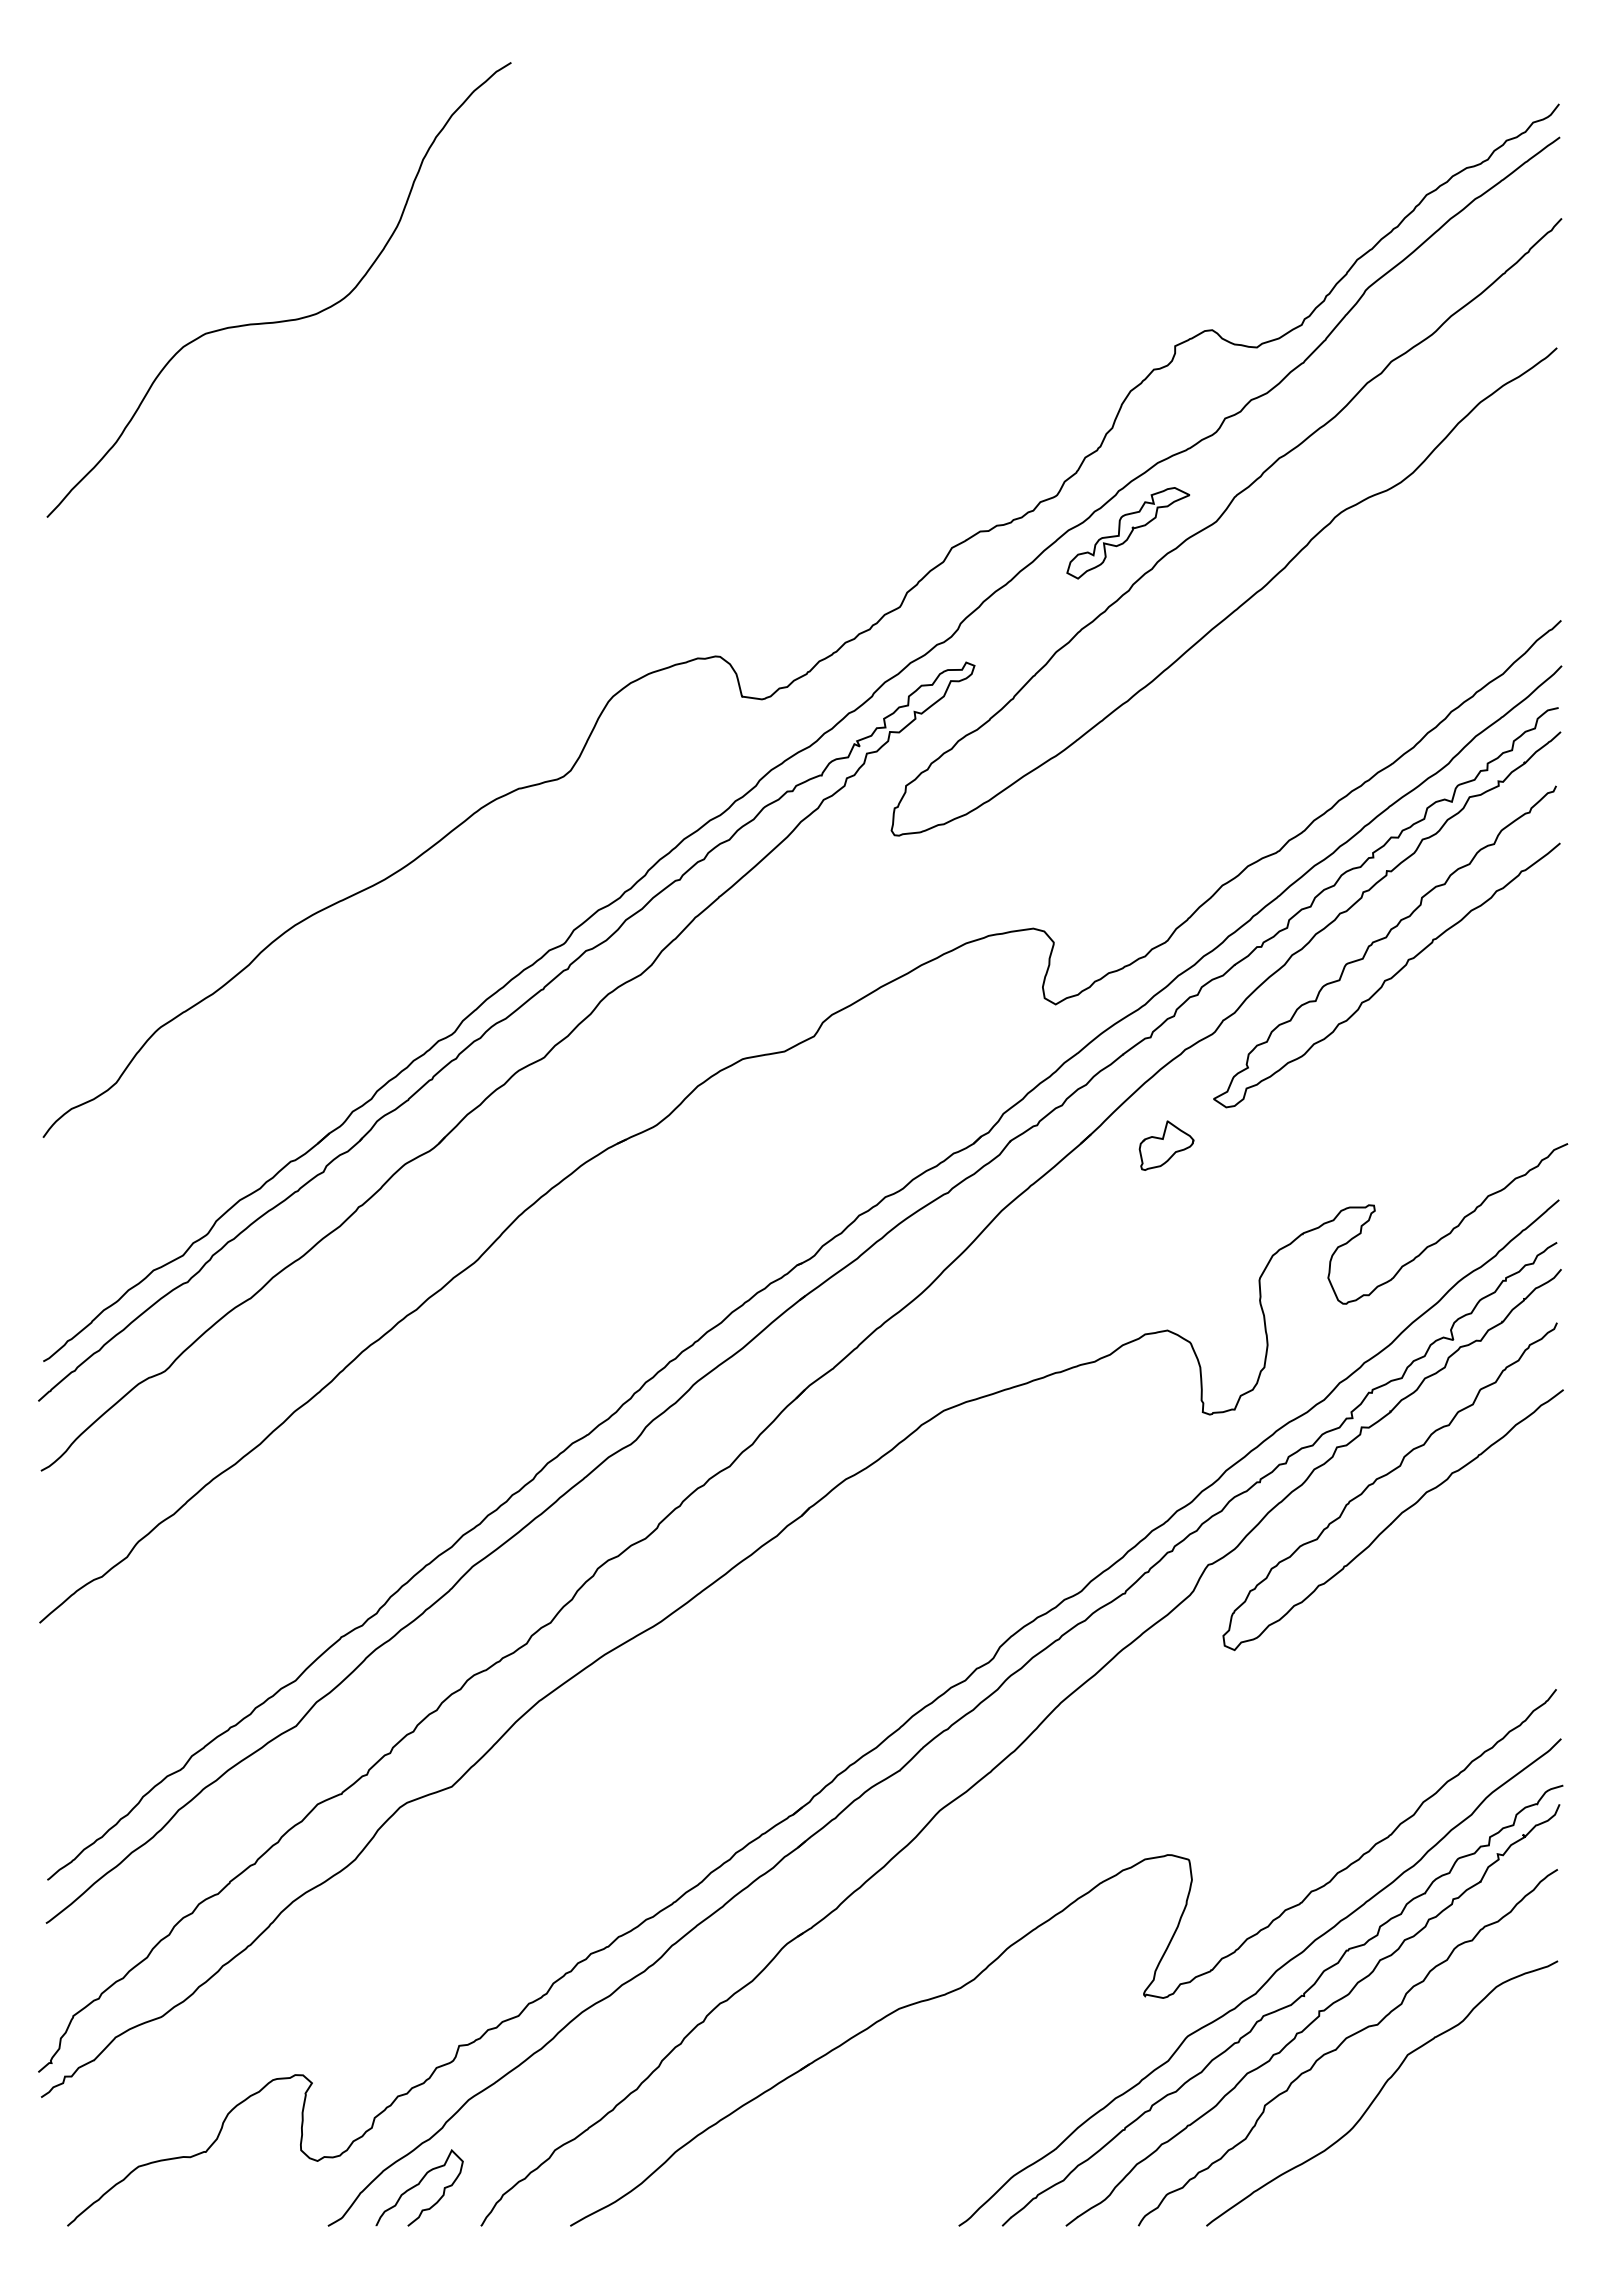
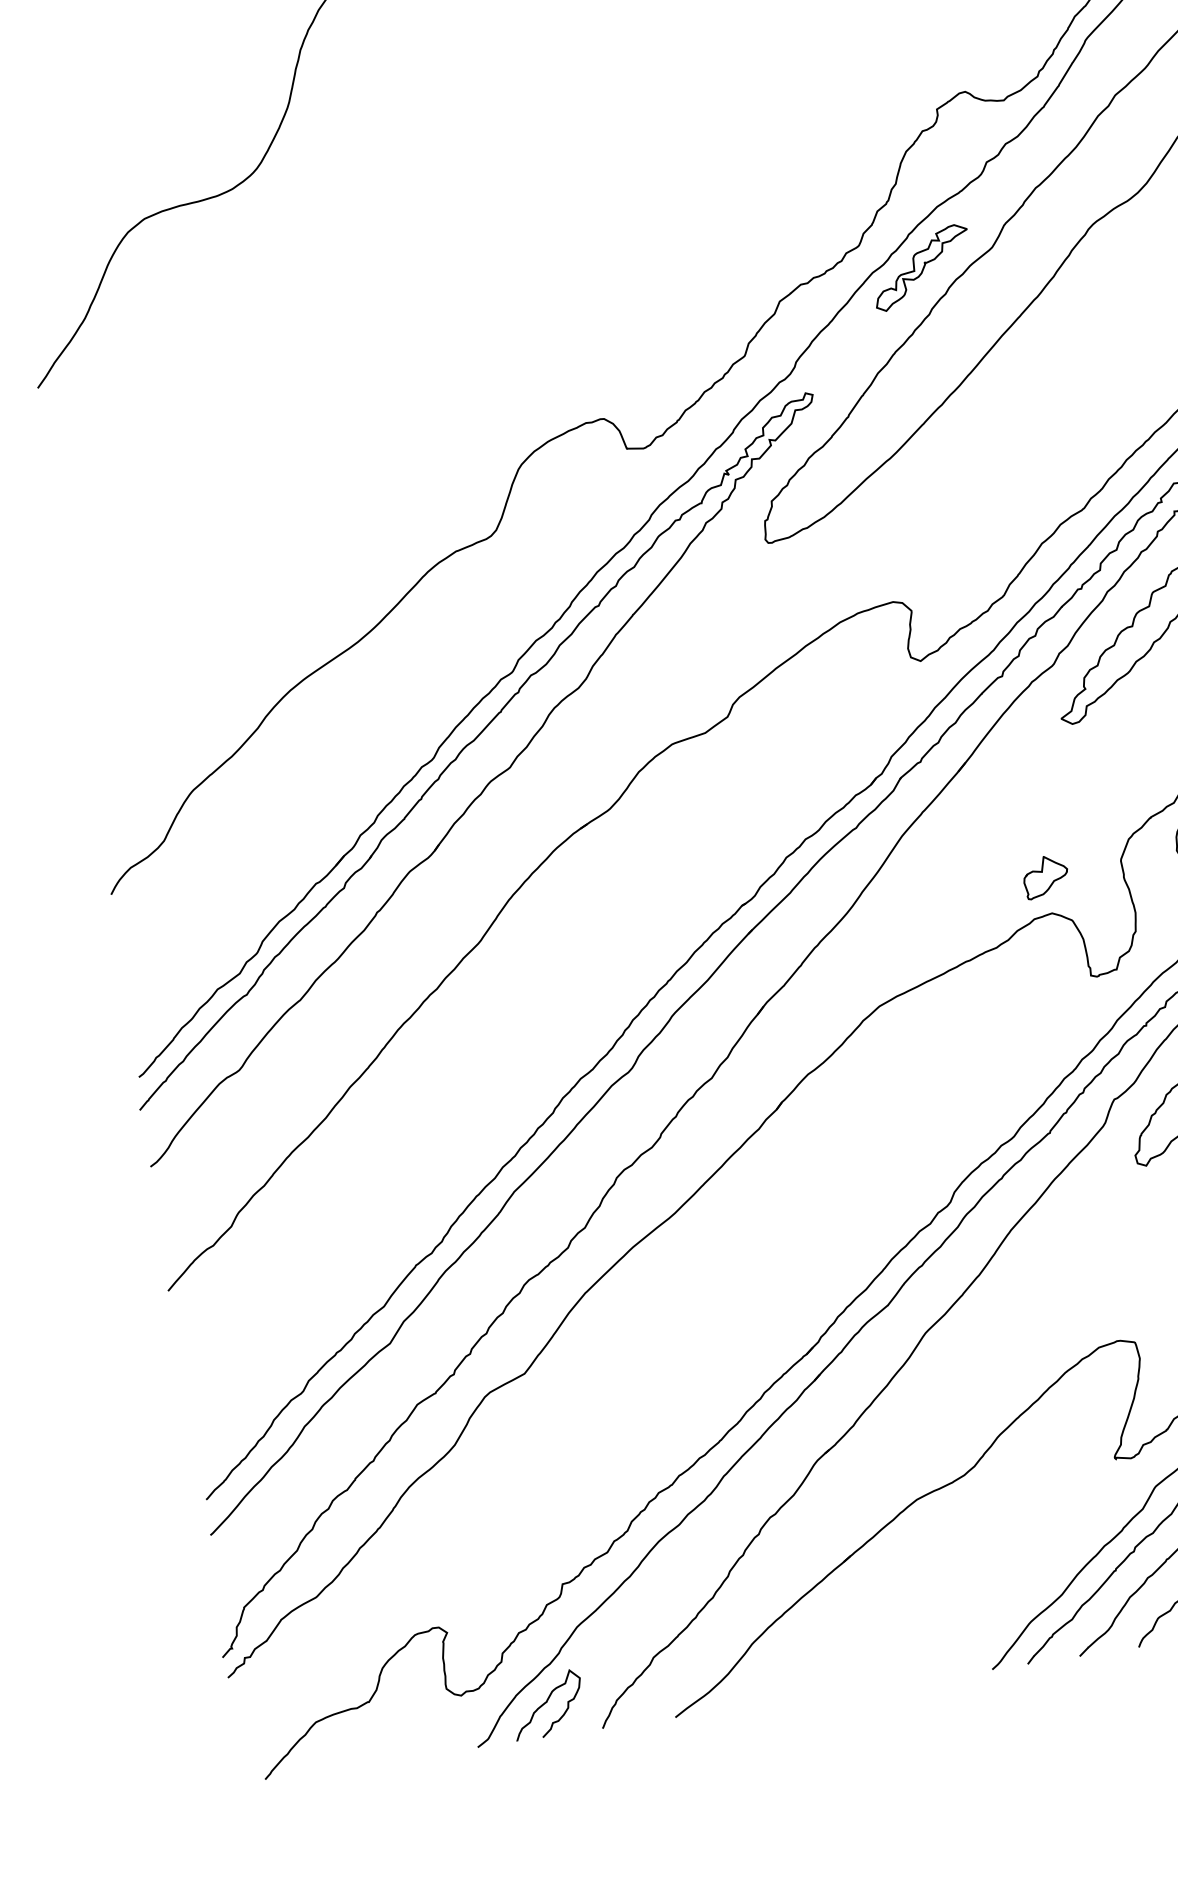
part: (1166, 1145) -> (1045, 876), moved

